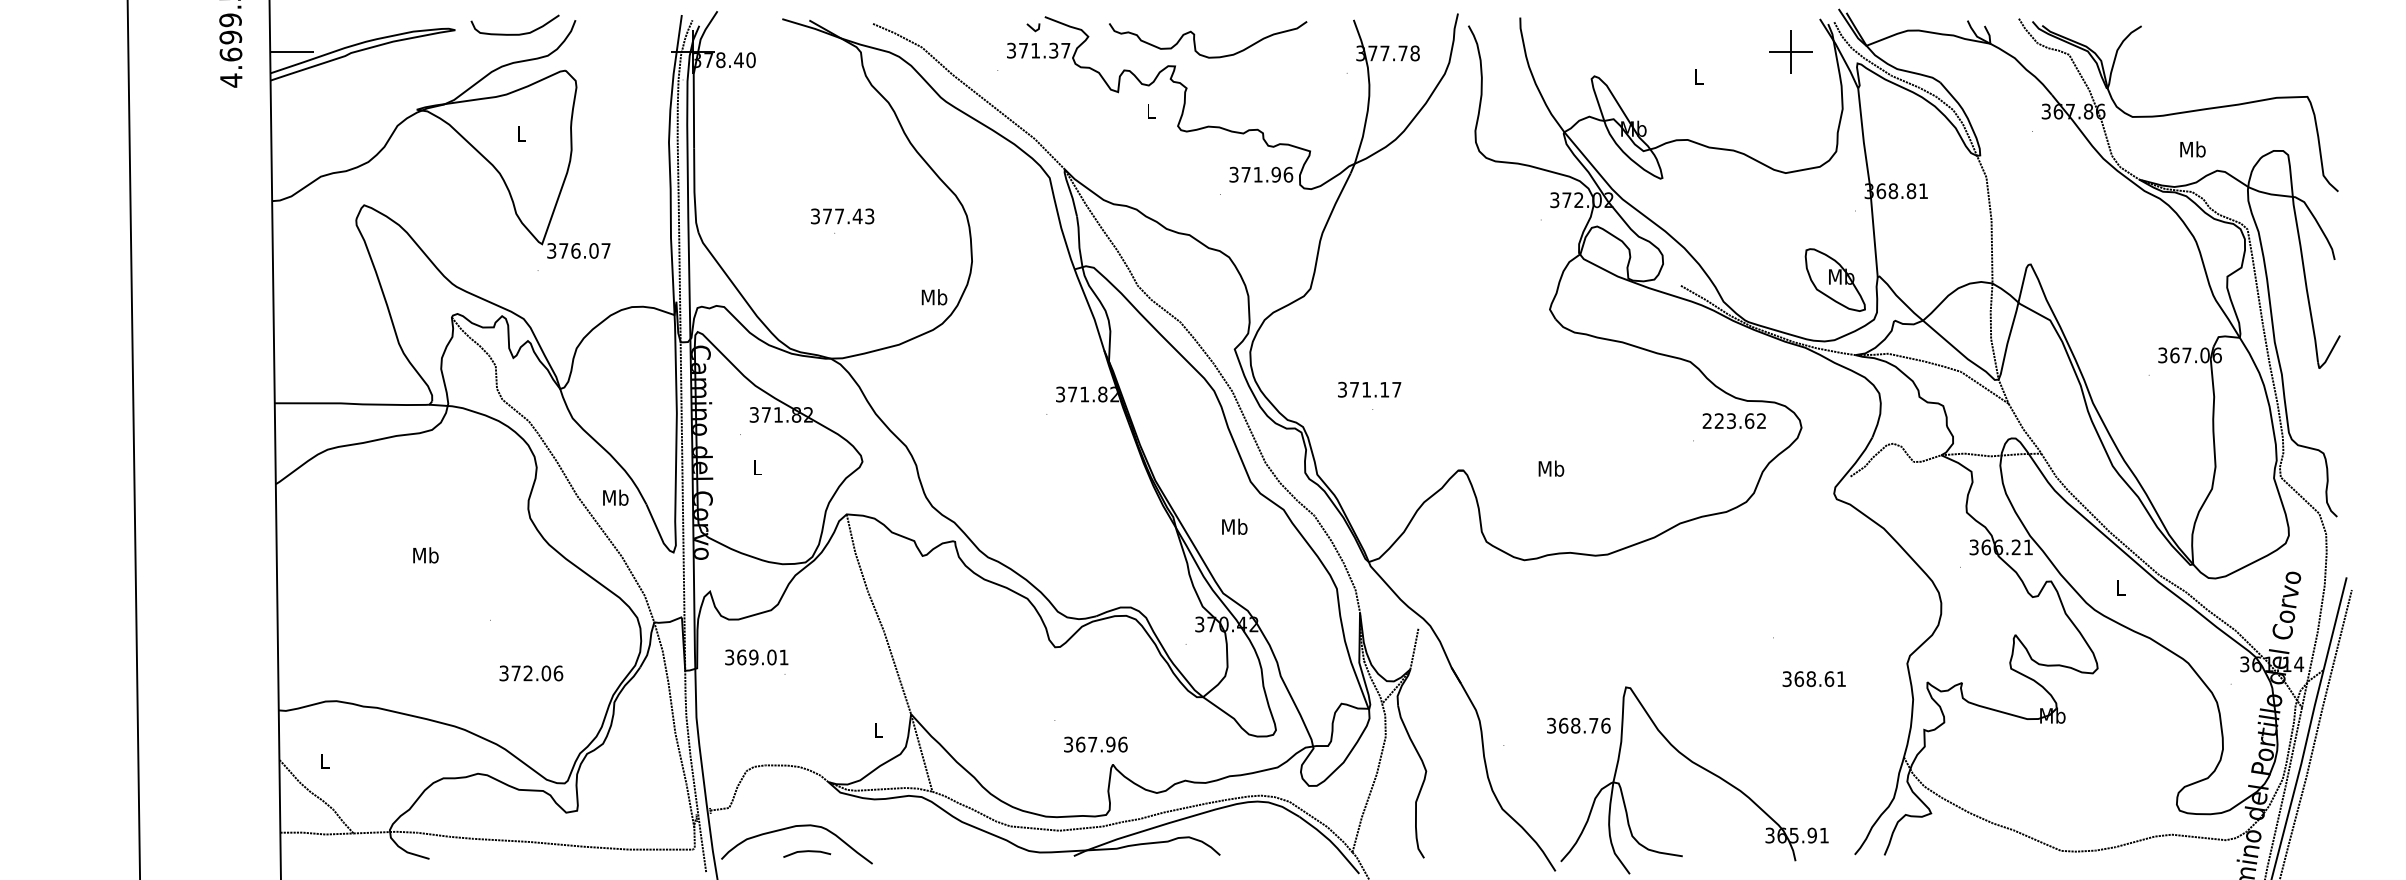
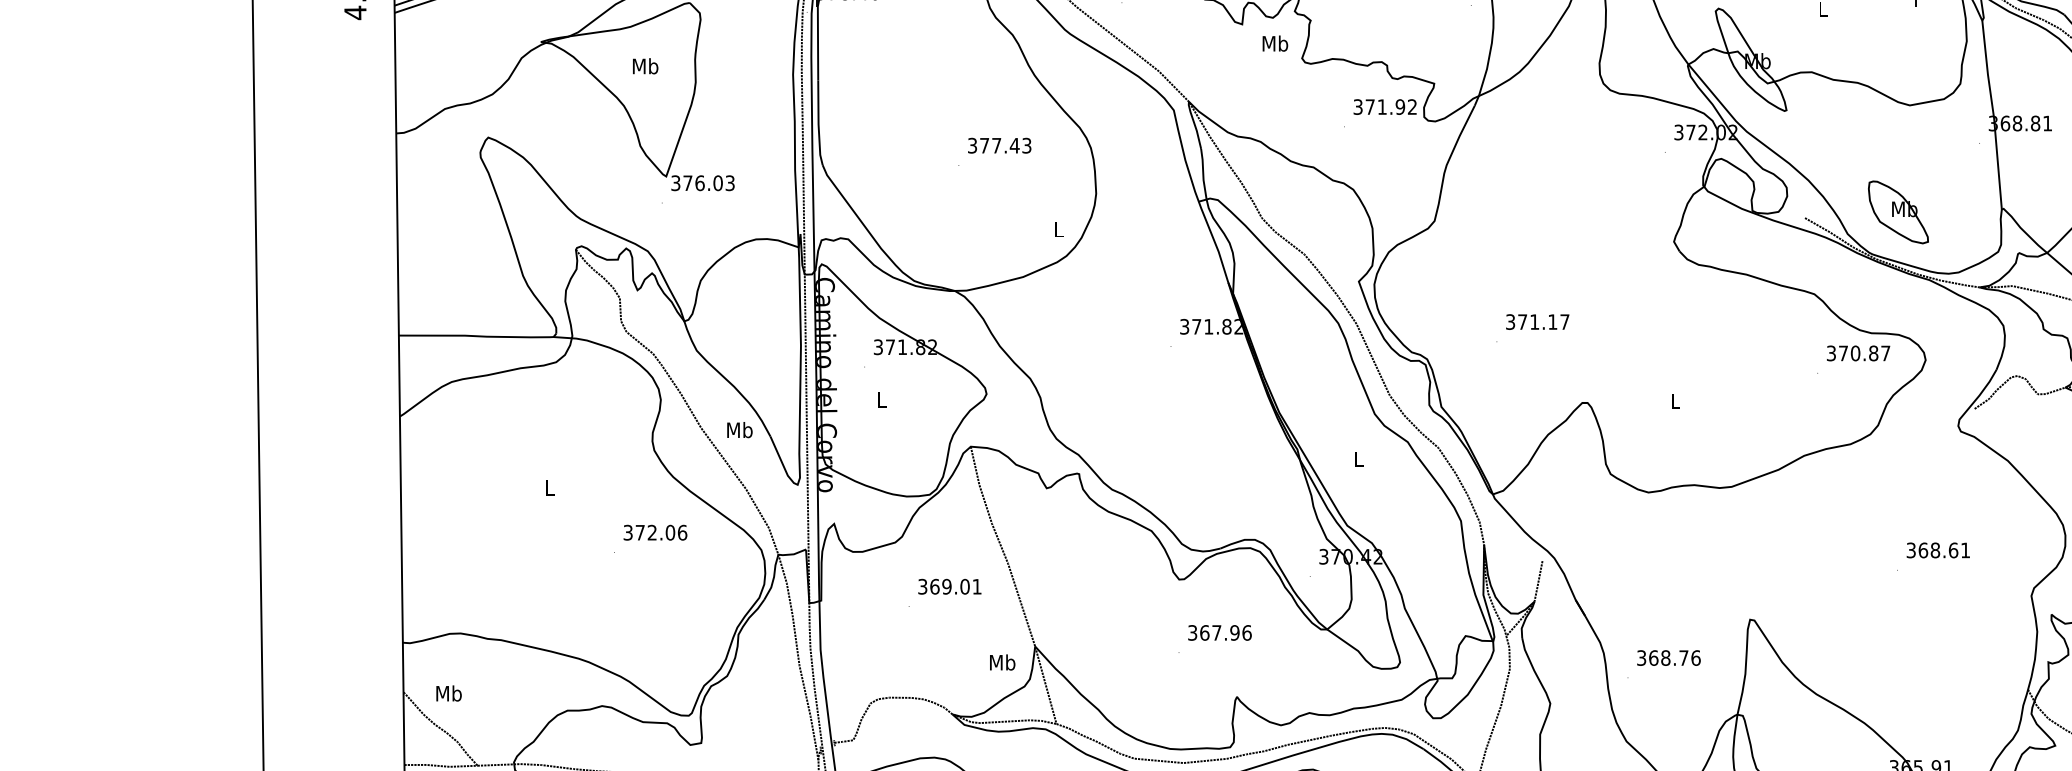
text: (1150, 111) -> (1274, 43), L -> Mb
text: (521, 133) -> (645, 65), L -> Mb
text: (1288, 174) -> (1412, 106), 371.96 -> 371.92
text: (842, 216) -> (999, 145), moved
text: (605, 250) -> (729, 182), 376.07 -> 376.03
part: (1834, 279) -> (1897, 211), moved
text: (934, 297) -> (1058, 229), Mb -> L
text: (1369, 389) -> (1537, 321), moved
text: (1733, 421) -> (1857, 353), 223.62 -> 370.87
text: (1551, 468) -> (1675, 400), Mb -> L
text: (1234, 526) -> (1358, 458), Mb -> L
text: (425, 555) -> (549, 487), Mb -> L
text: (756, 657) -> (949, 586), moved
text: (531, 673) -> (655, 532), moved
text: (1813, 678) -> (1937, 549), moved
text: (1578, 725) -> (1668, 657), moved
text: (878, 730) -> (1002, 662), L -> Mb
text: (1095, 744) -> (1219, 632), moved
text: (324, 761) -> (448, 693), L -> Mb

